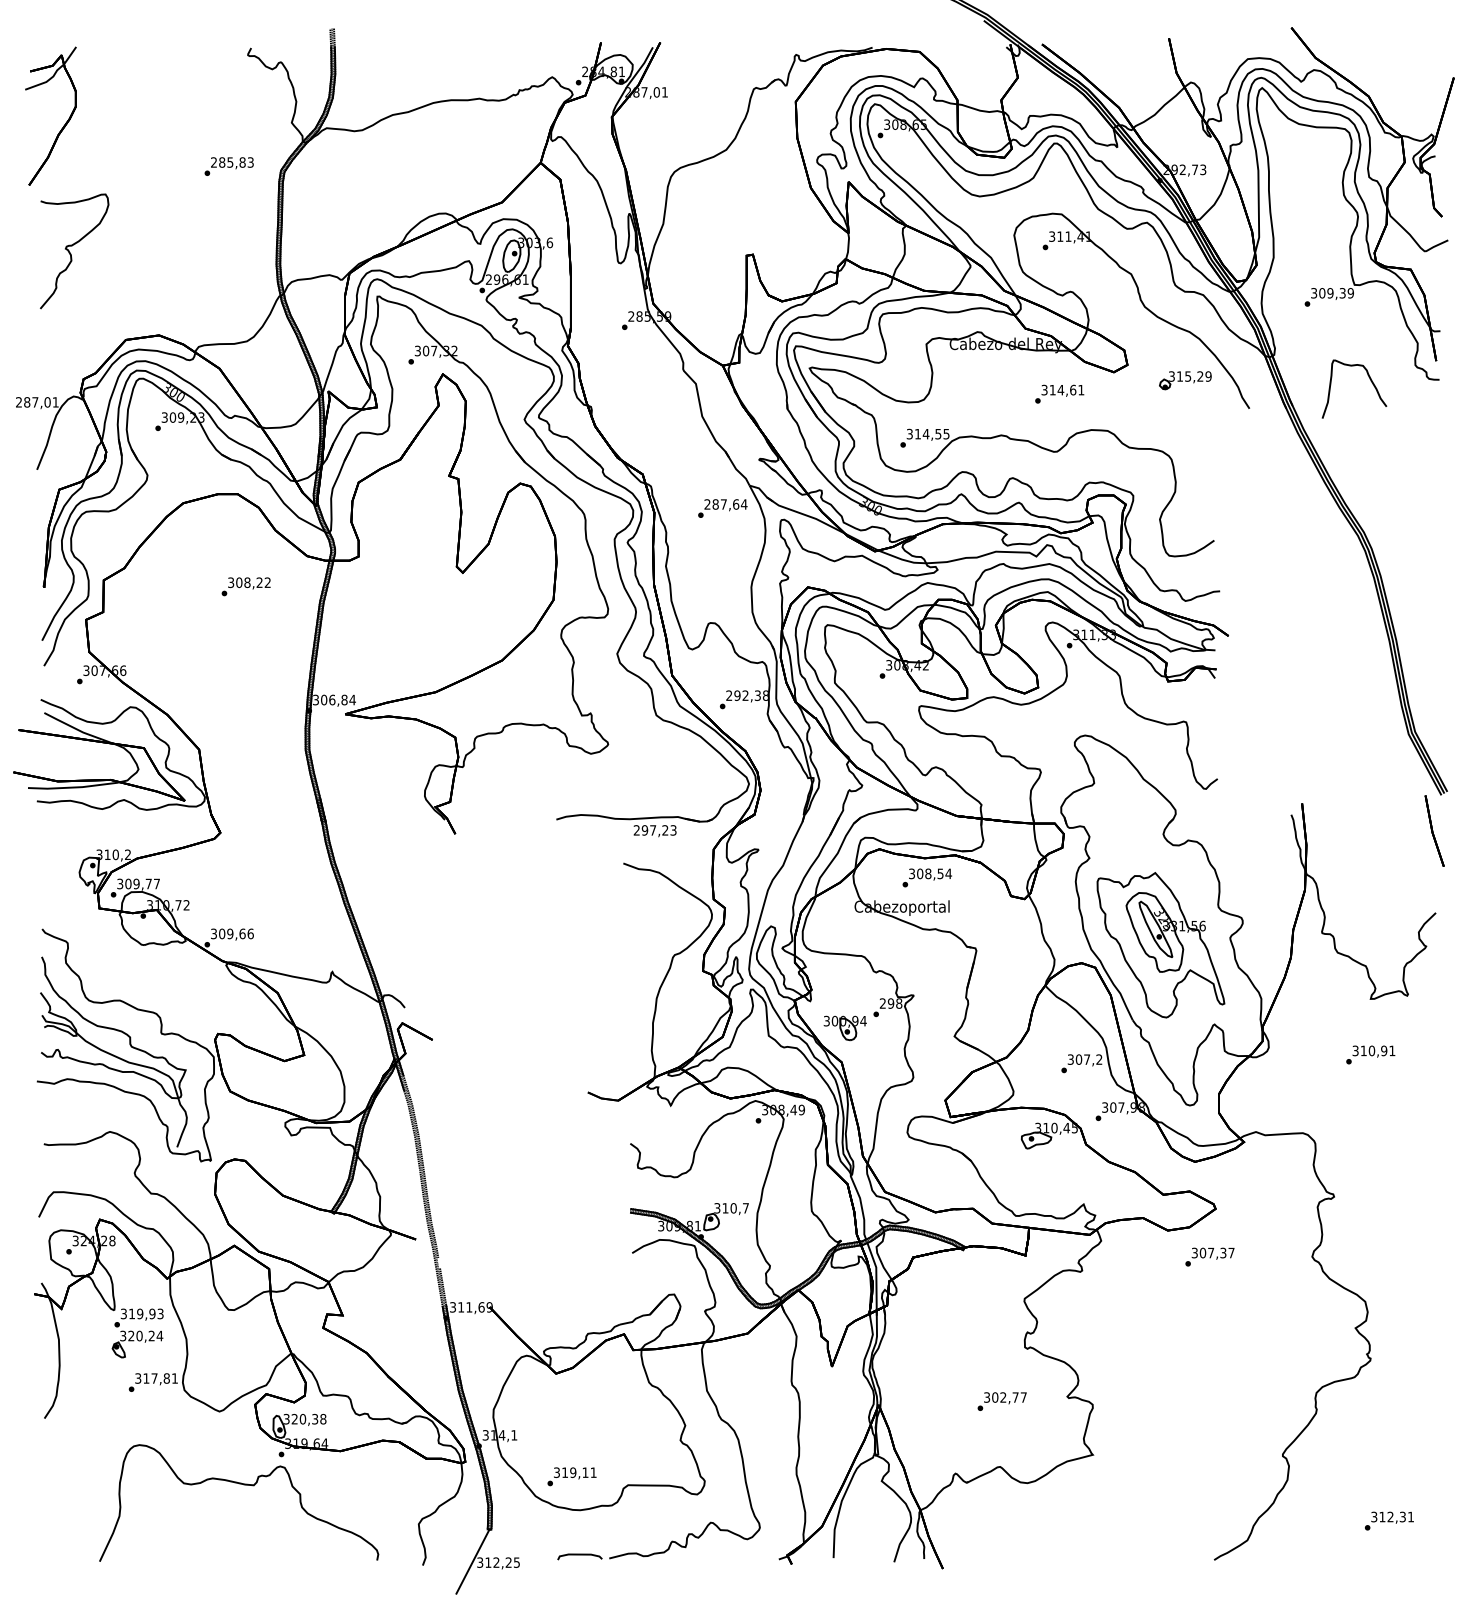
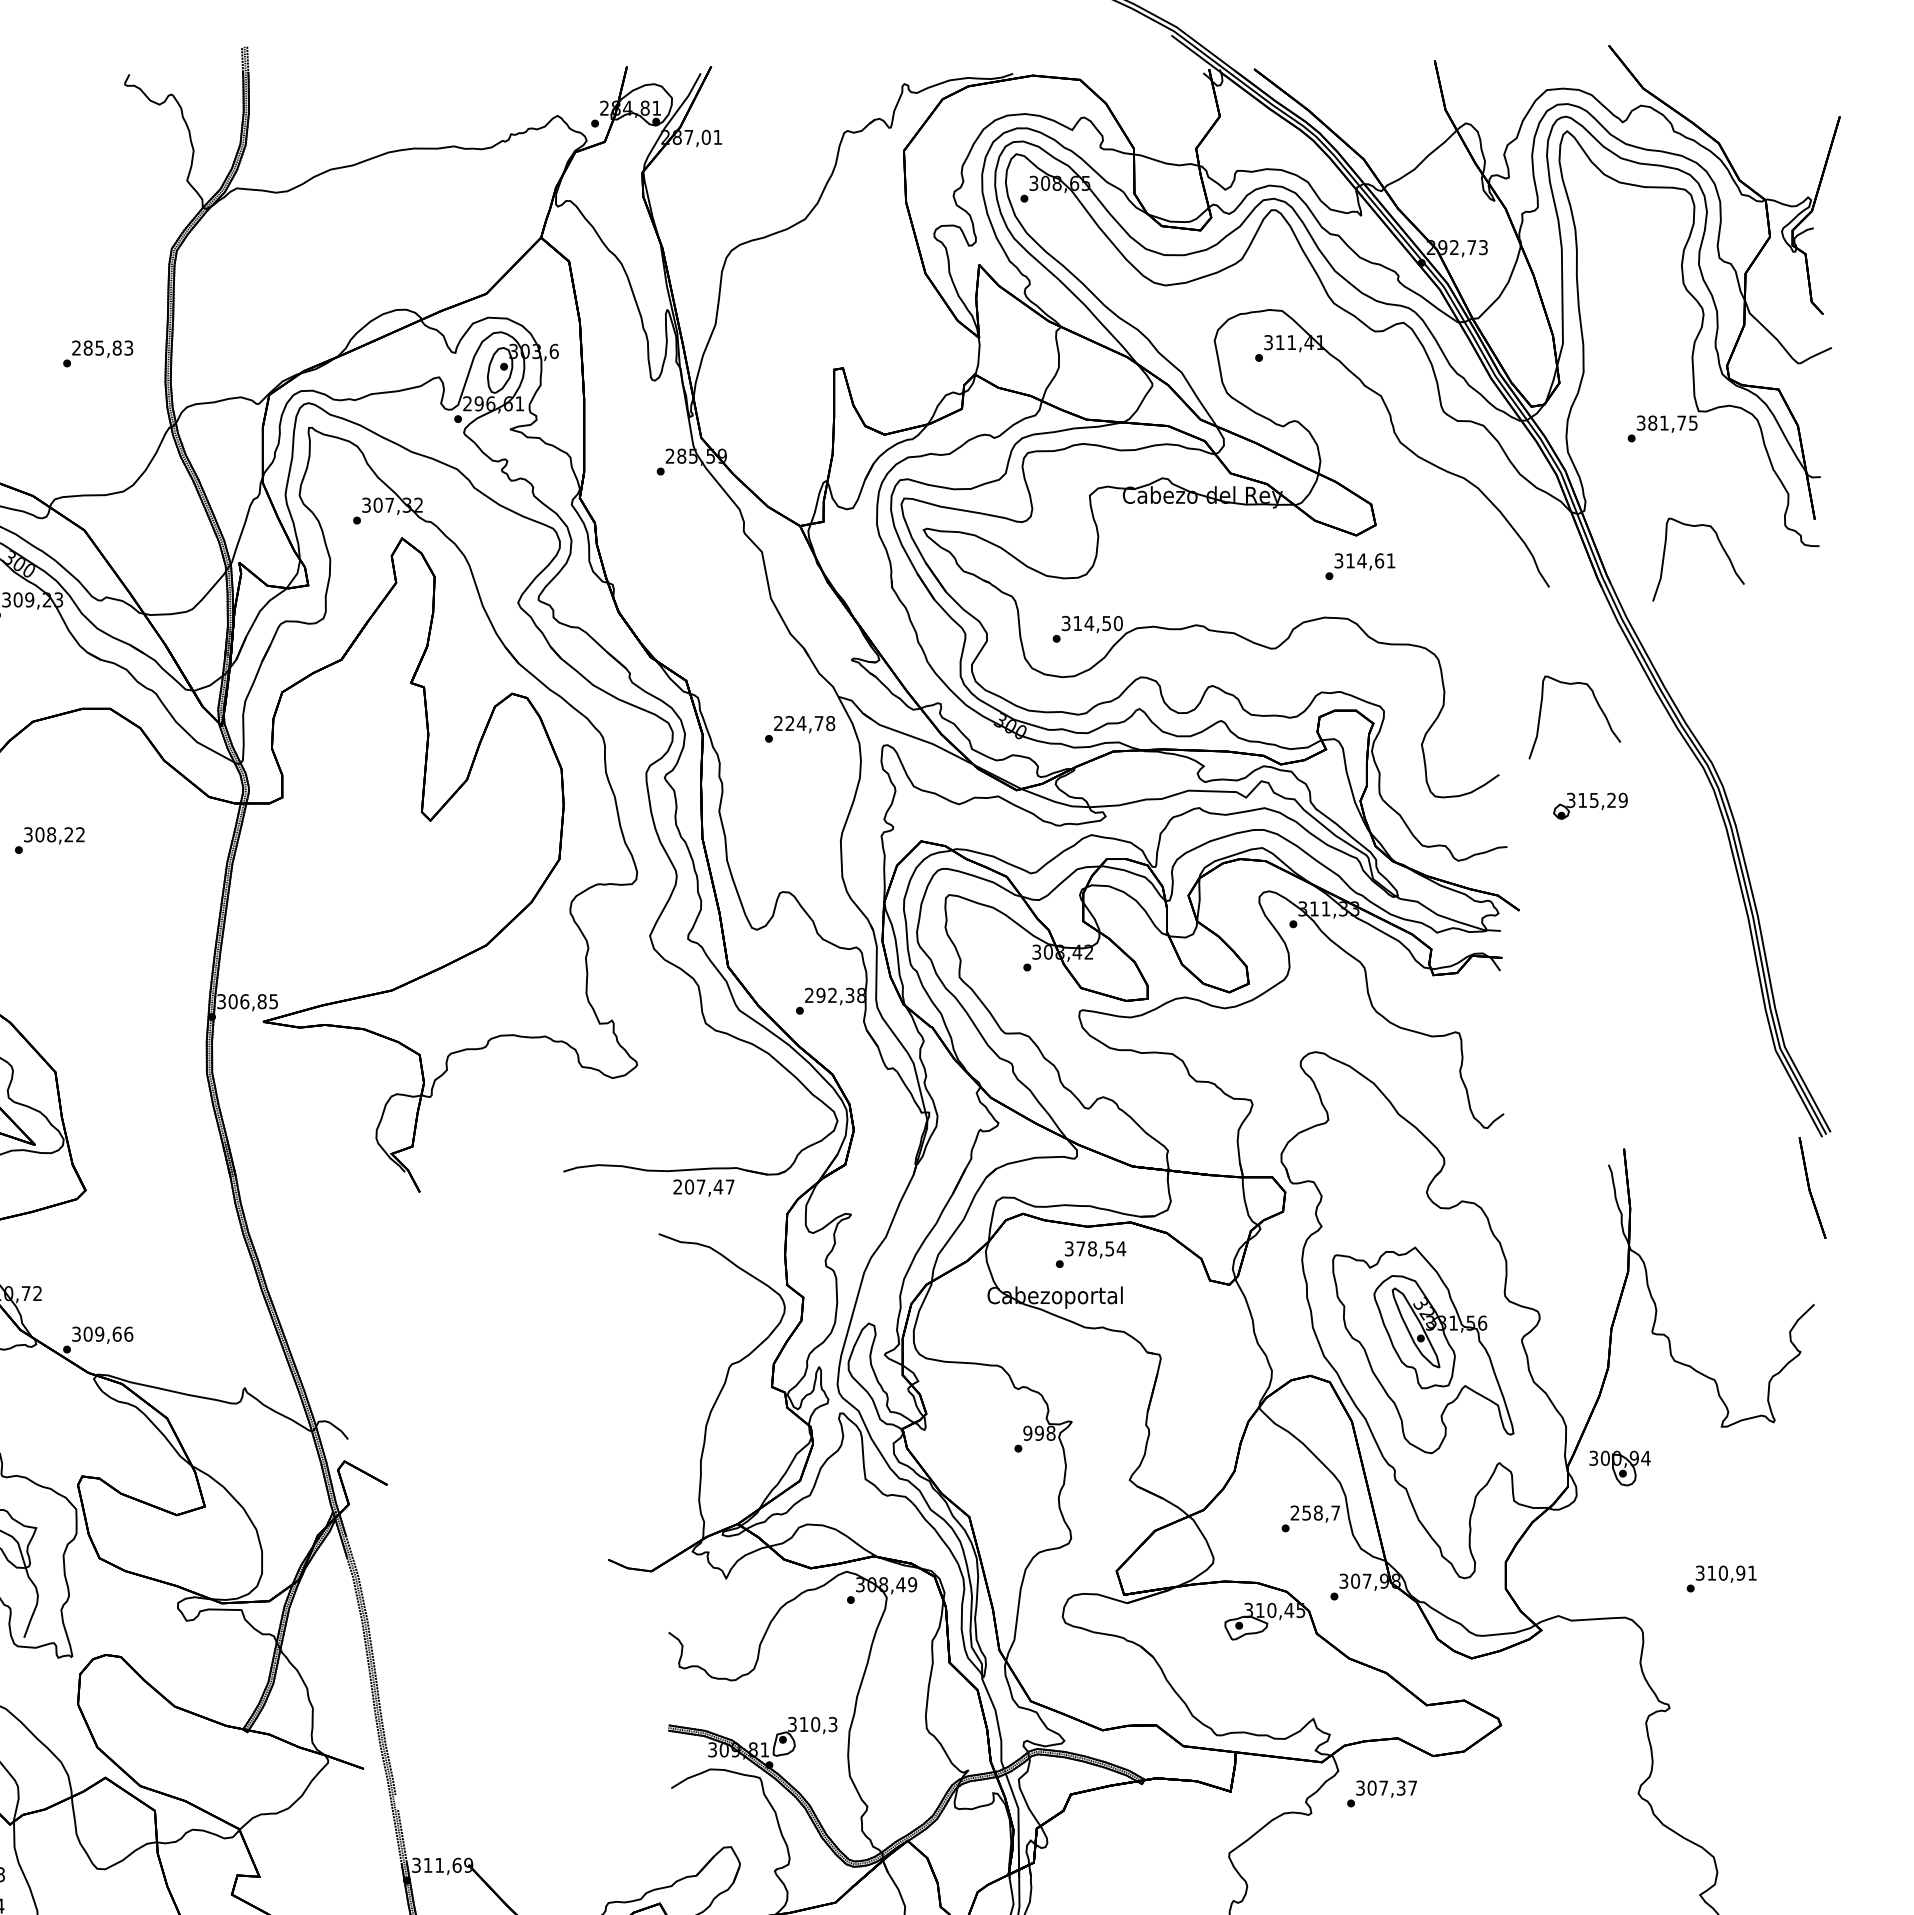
text: (228, 166) -> (97, 353), moved
text: (1336, 293) -> (1672, 423), 309,39 -> 381,75
part: (1185, 380) -> (1590, 806), moved
text: (1059, 393) -> (1360, 565), moved
text: (946, 433) -> (1118, 622), 314,55 -> 314,50
curve: (1283, 492) -> (1597, 706), added
text: (729, 504) -> (809, 723), 287,64 -> 224,78
text: (245, 586) -> (48, 840), moved
text: (352, 699) -> (273, 1000), 306,84 -> 306,85
text: (658, 830) -> (708, 1187), 297,23 -> 207,47
text: (920, 873) -> (1081, 1248), 308,54 -> 378,54
text: (882, 1003) -> (1027, 1433), 298 -> 998
part: (844, 1028) -> (1618, 1468), moved
text: (1370, 1054) -> (1721, 1578), moved
text: (1084, 1059) -> (1314, 1512), 307,2 -> 258,7
text: (745, 1208) -> (832, 1724), 310,7 -> 310,3
text: (1209, 1256) -> (1381, 1793), moved

